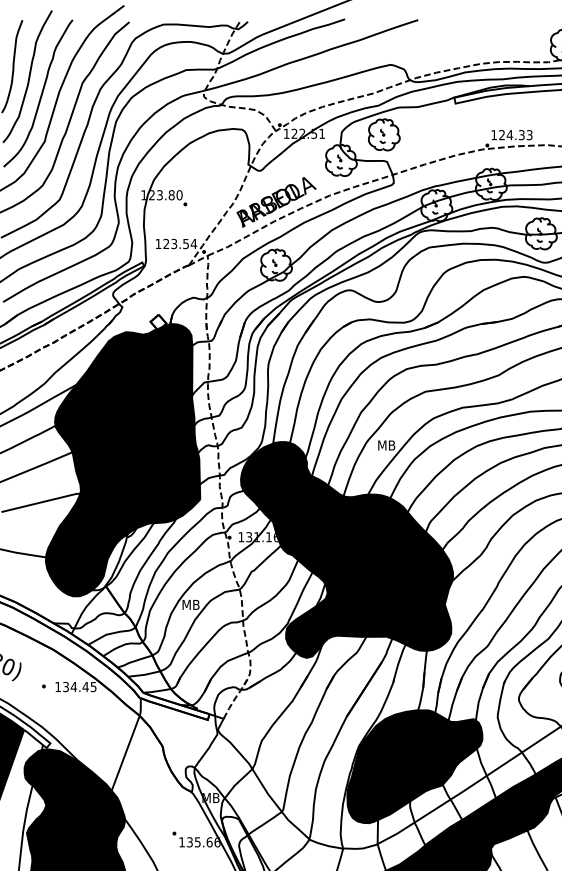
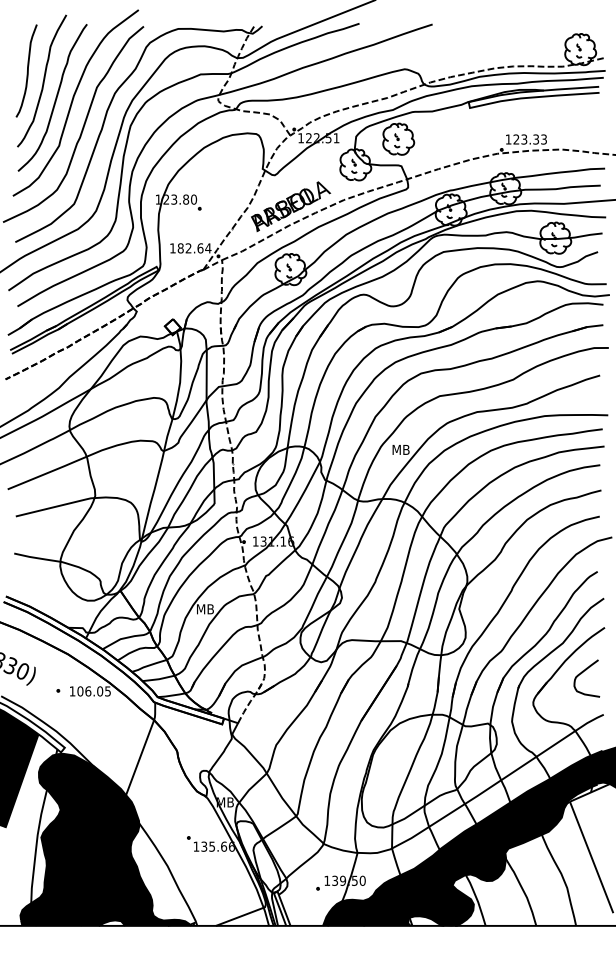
text: (510, 135) -> (524, 139), 124.33 -> 123.33
text: (176, 244) -> (190, 248), 123.54 -> 182.64
fill: (123, 460) -> (137, 464), removed
fill: (347, 550) -> (361, 554), removed
text: (76, 687) -> (90, 691), 134.45 -> 106.05
fill: (414, 766) -> (428, 770), removed

